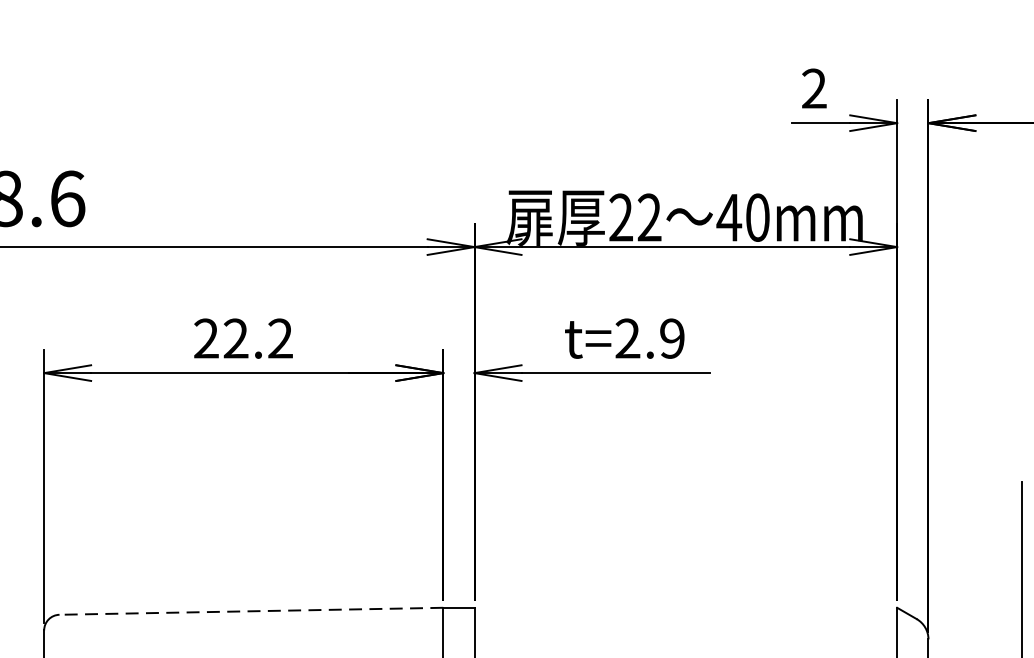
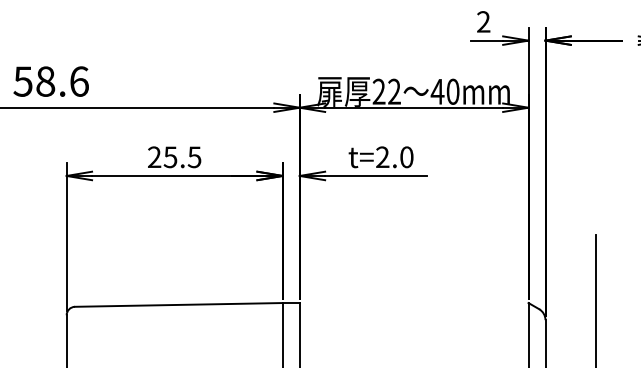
text: (258, 339) -> (182, 157), 22.2 -> 25.5
text: (671, 339) -> (406, 157), t=2.9 -> t=2.0
line: (250, 610) -> (178, 304), dashed -> solid

